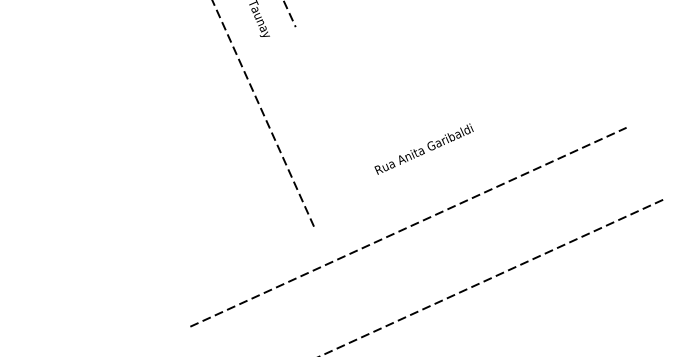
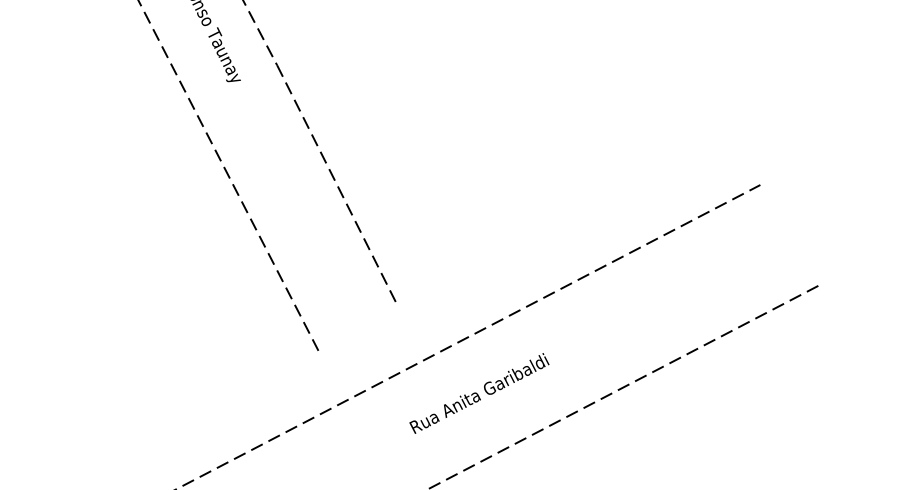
line: (332, 112) -> (336, 185), added
text: (423, 148) -> (478, 392), moved

